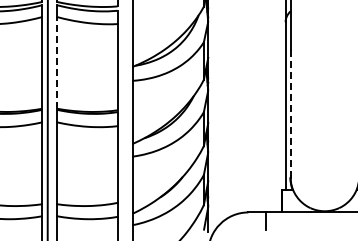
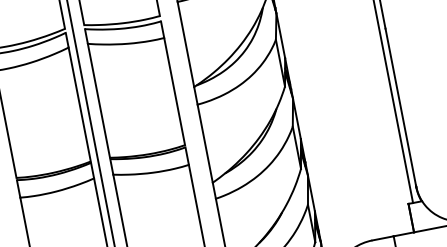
line: (57, 62) -> (98, 100), dashed -> solid
line: (290, 113) -> (400, 107), dashed -> solid

